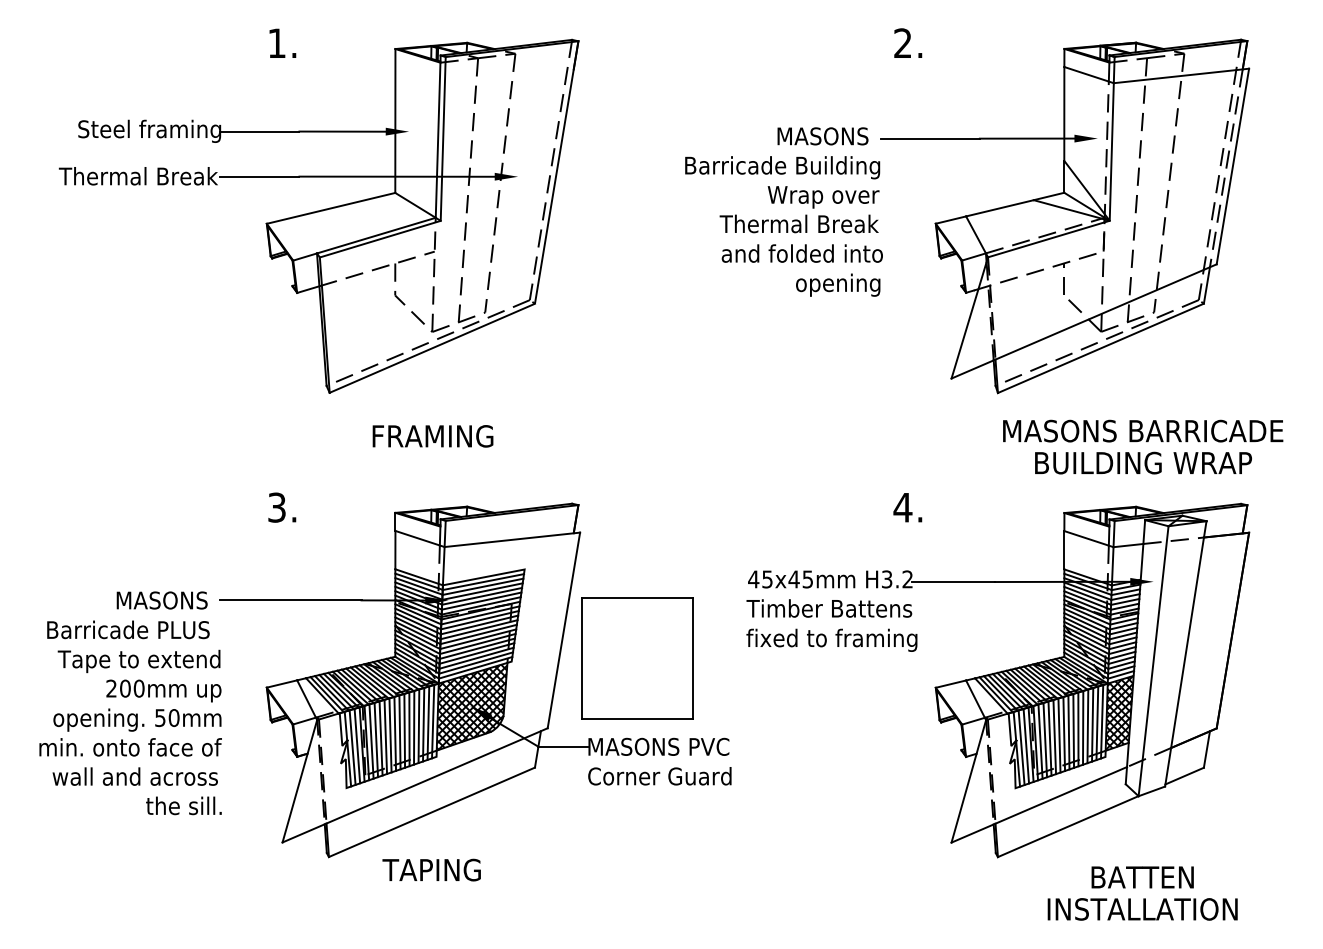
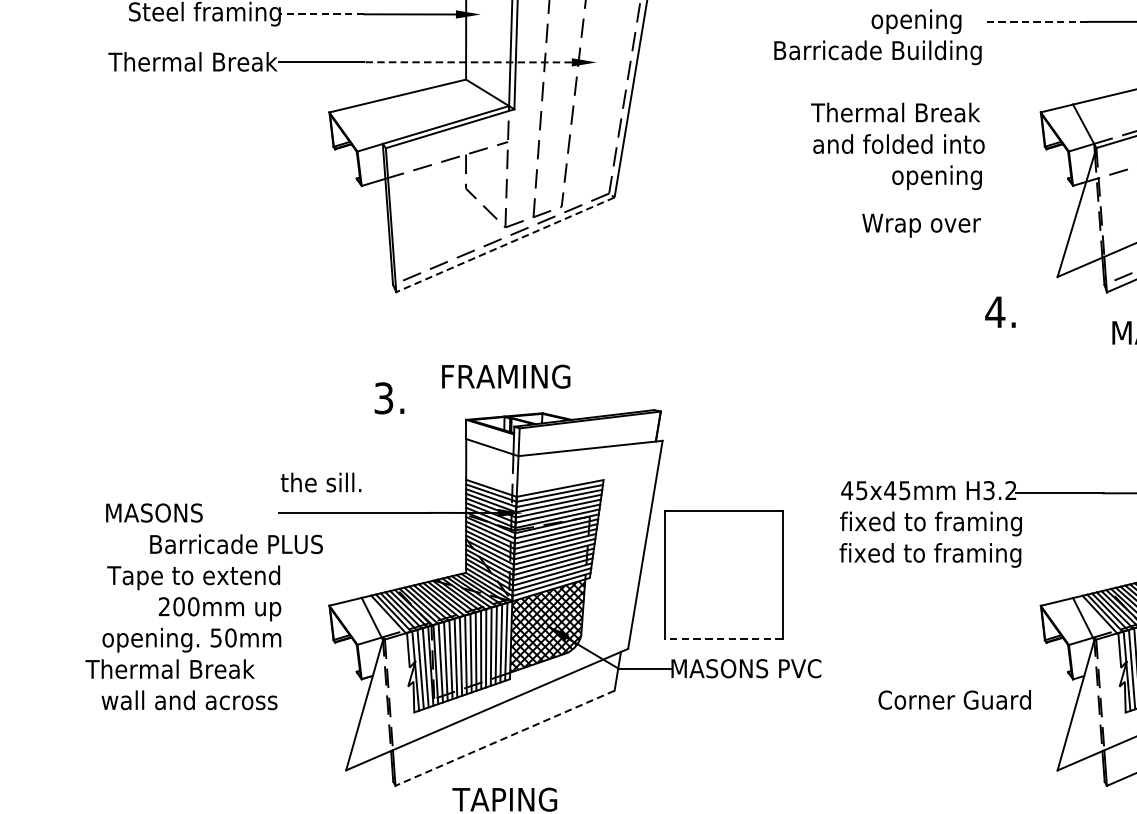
line: (259, 131) -> (321, 14), solid -> dashed
text: (822, 138) -> (920, 21), MASONS -> opening
line: (930, 138) -> (1035, 21), solid -> dashed
line: (397, 176) -> (468, 62), solid -> dashed
text: (823, 197) -> (921, 225), moved
line: (432, 348) -> (505, 245), solid -> dashed
text: (432, 436) -> (505, 376), moved
text: (282, 507) -> (389, 398), moved
text: (907, 507) -> (1000, 312), moved
text: (161, 600) -> (153, 513), moved
text: (831, 610) -> (929, 523), Timber Battens -> fixed to framing
text: (128, 629) -> (236, 543), moved
line: (637, 719) -> (723, 639), solid -> dashed
text: (129, 747) -> (183, 669), min. onto face of -> Thermal Break
text: (659, 776) -> (954, 700), moved
text: (183, 805) -> (320, 482), moved
line: (431, 812) -> (504, 738), solid -> dashed

